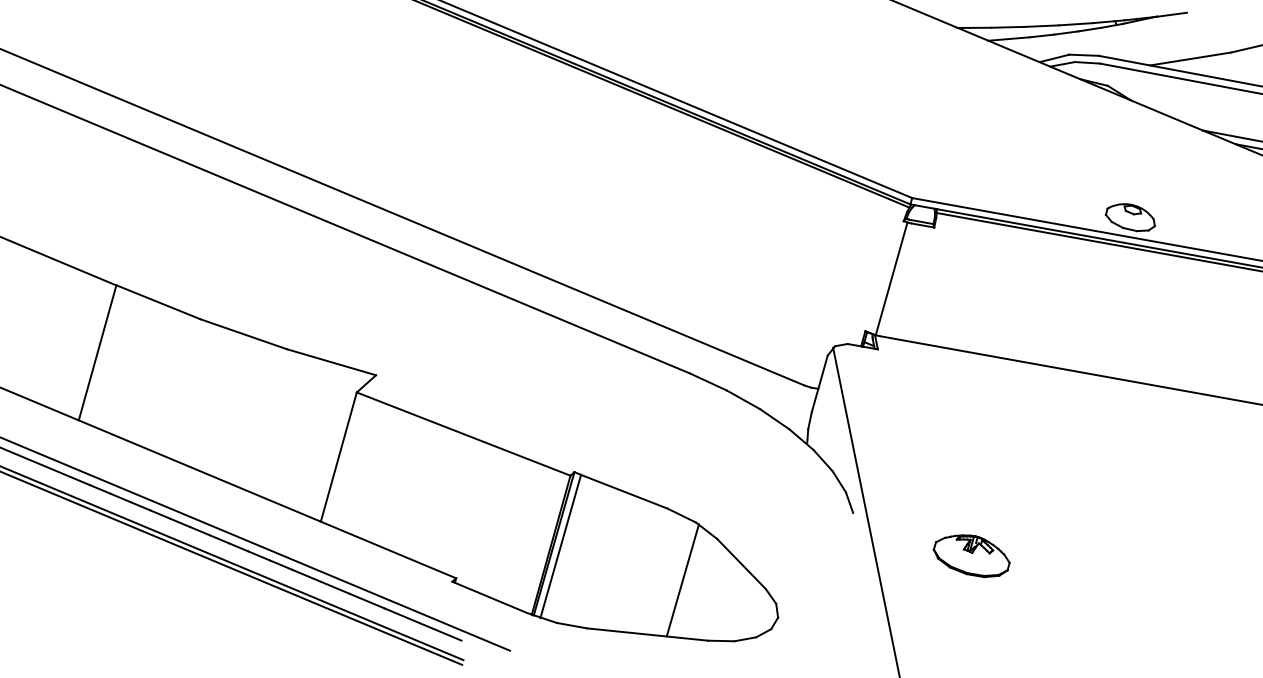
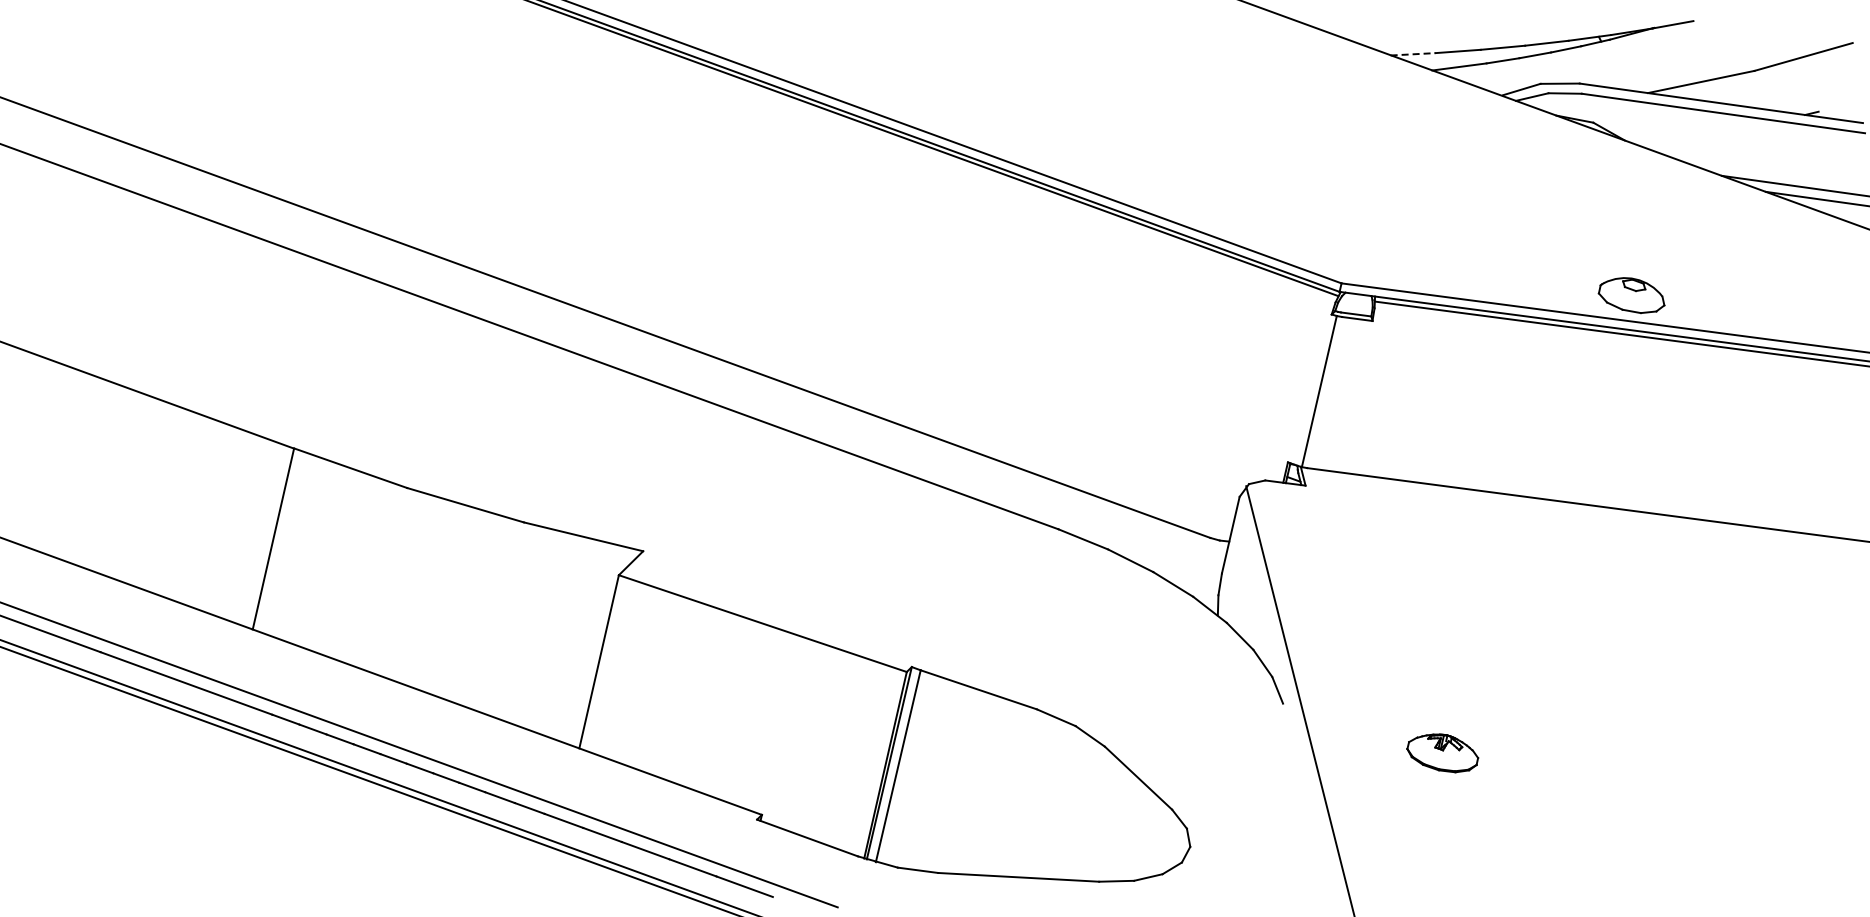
line: (974, 28) -> (1413, 54), solid -> dashed
part: (971, 556) -> (1442, 753), size x0.7
line: (682, 580) -> (1061, 803), removed

